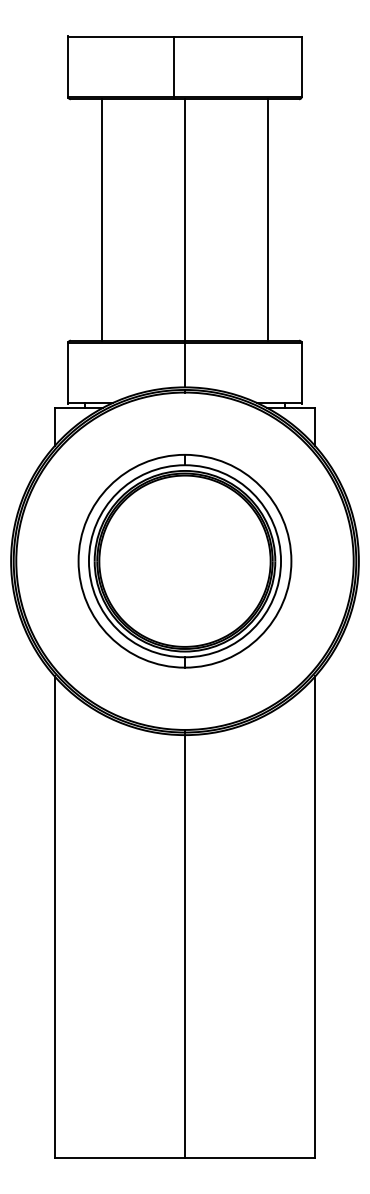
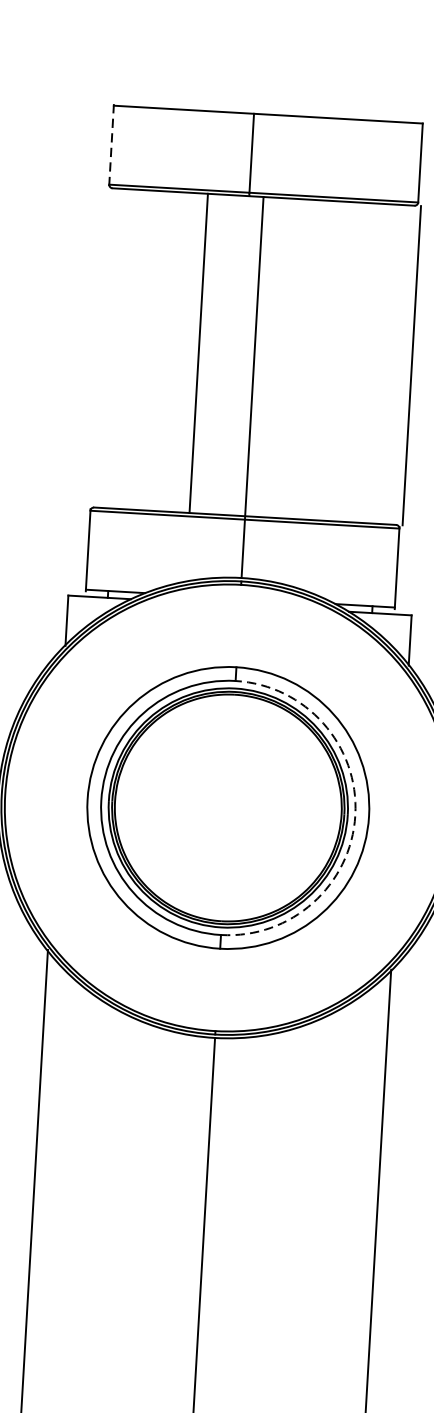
line: (68, 67) -> (111, 146), solid -> dashed
line: (101, 219) -> (198, 352), moved
line: (268, 219) -> (412, 365), moved
arc: (281, 561) -> (355, 815), solid -> dashed

